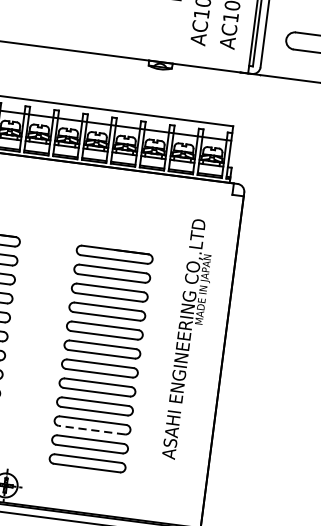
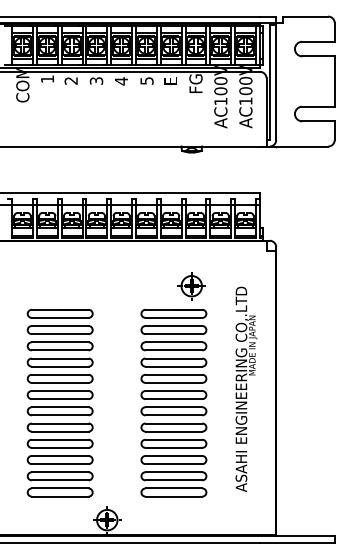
part: (139, 225) -> (191, 286), added
text: (189, 338) -> (246, 388), moved
line: (91, 430) -> (173, 464), dashed -> solid

